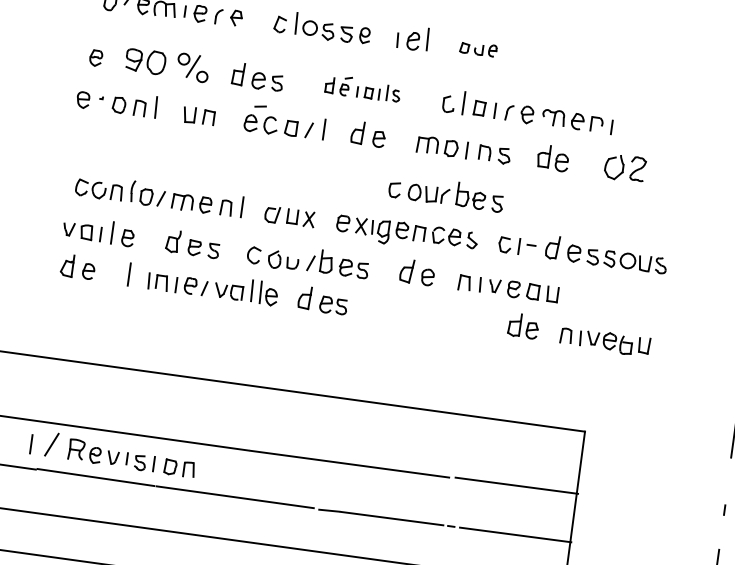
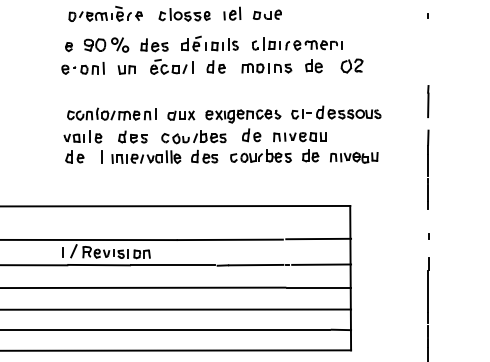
part: (477, 48) -> (266, 14), size x1.43
part: (362, 88) -> (209, 43), size x1.43
part: (445, 192) -> (260, 155), moved

